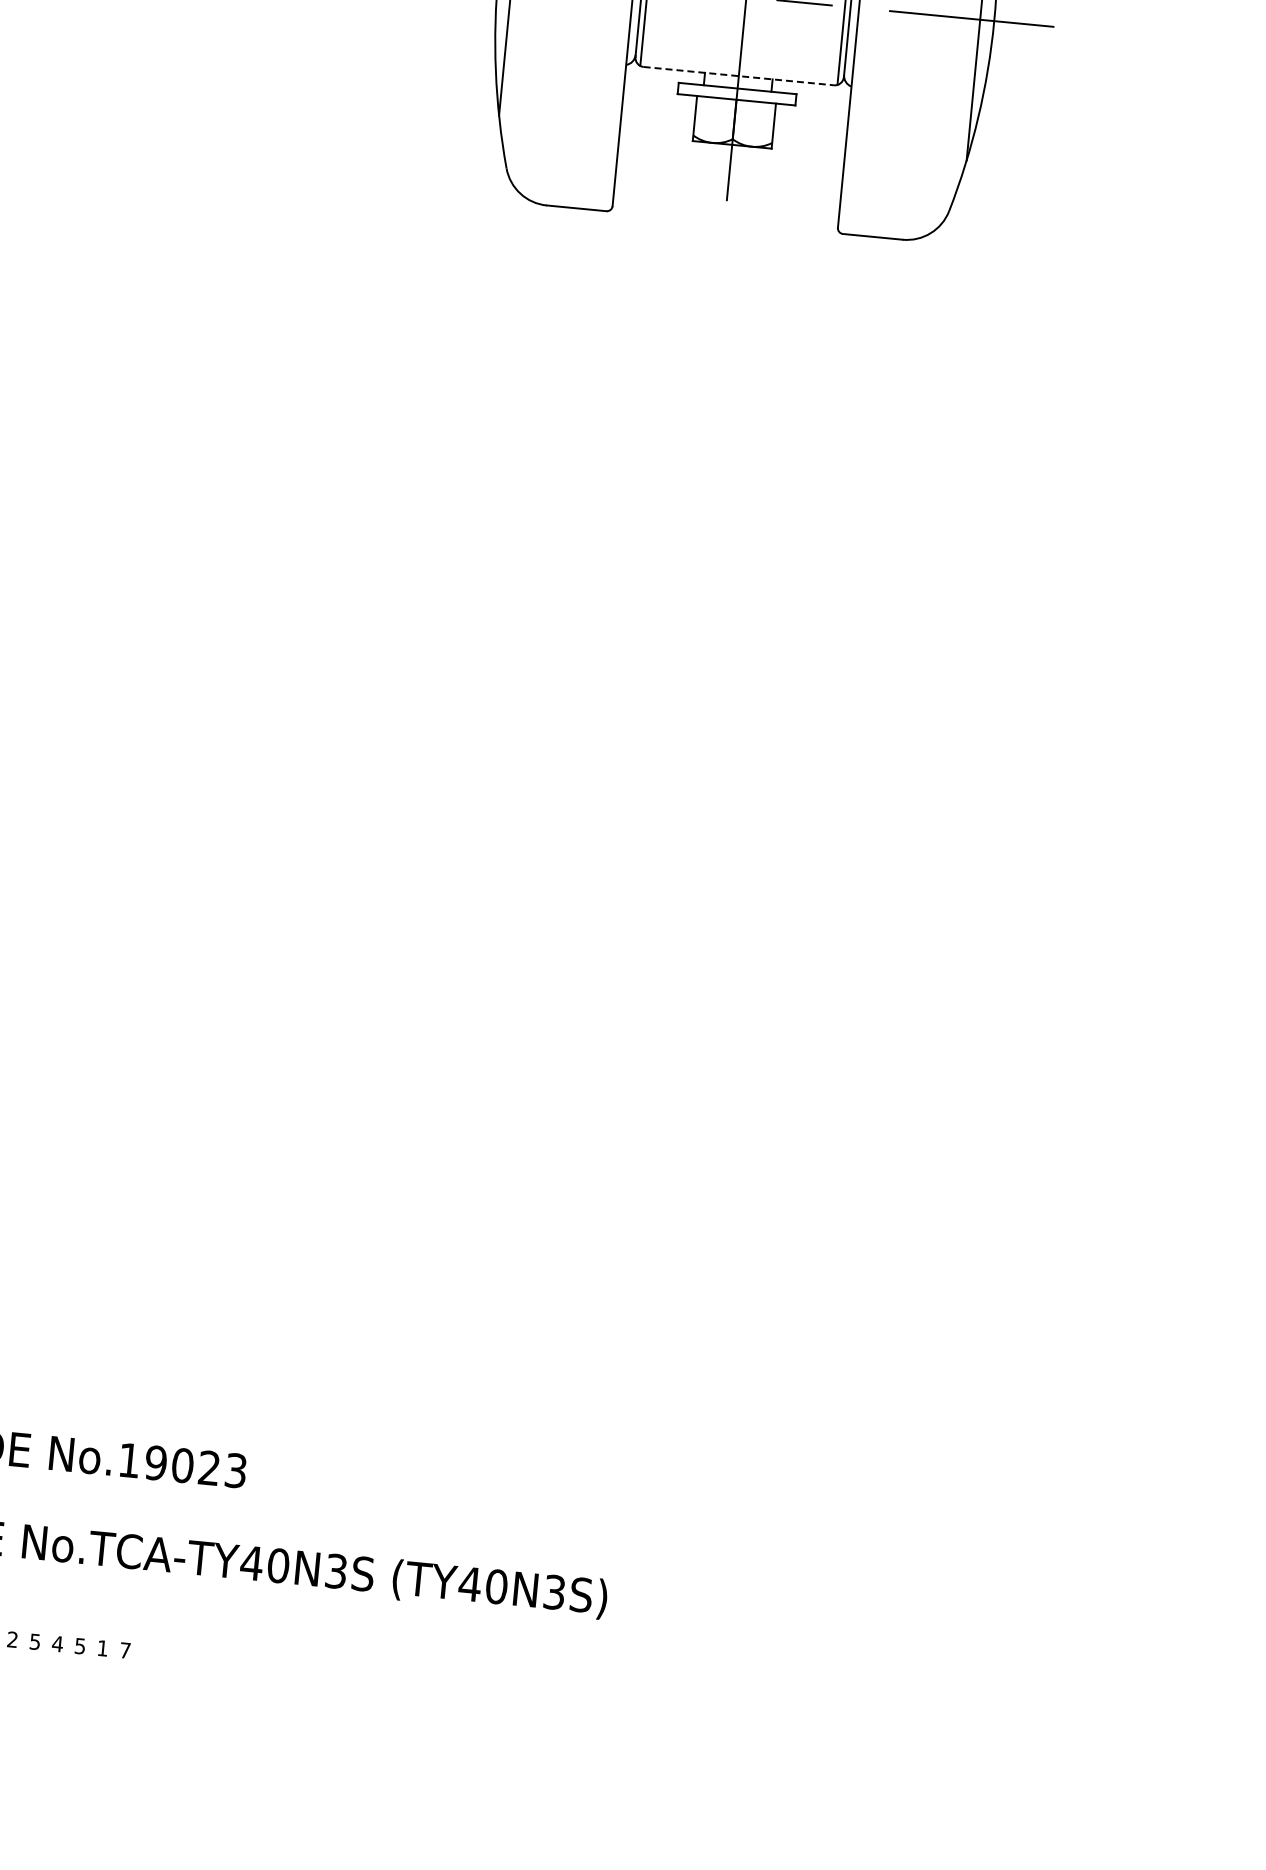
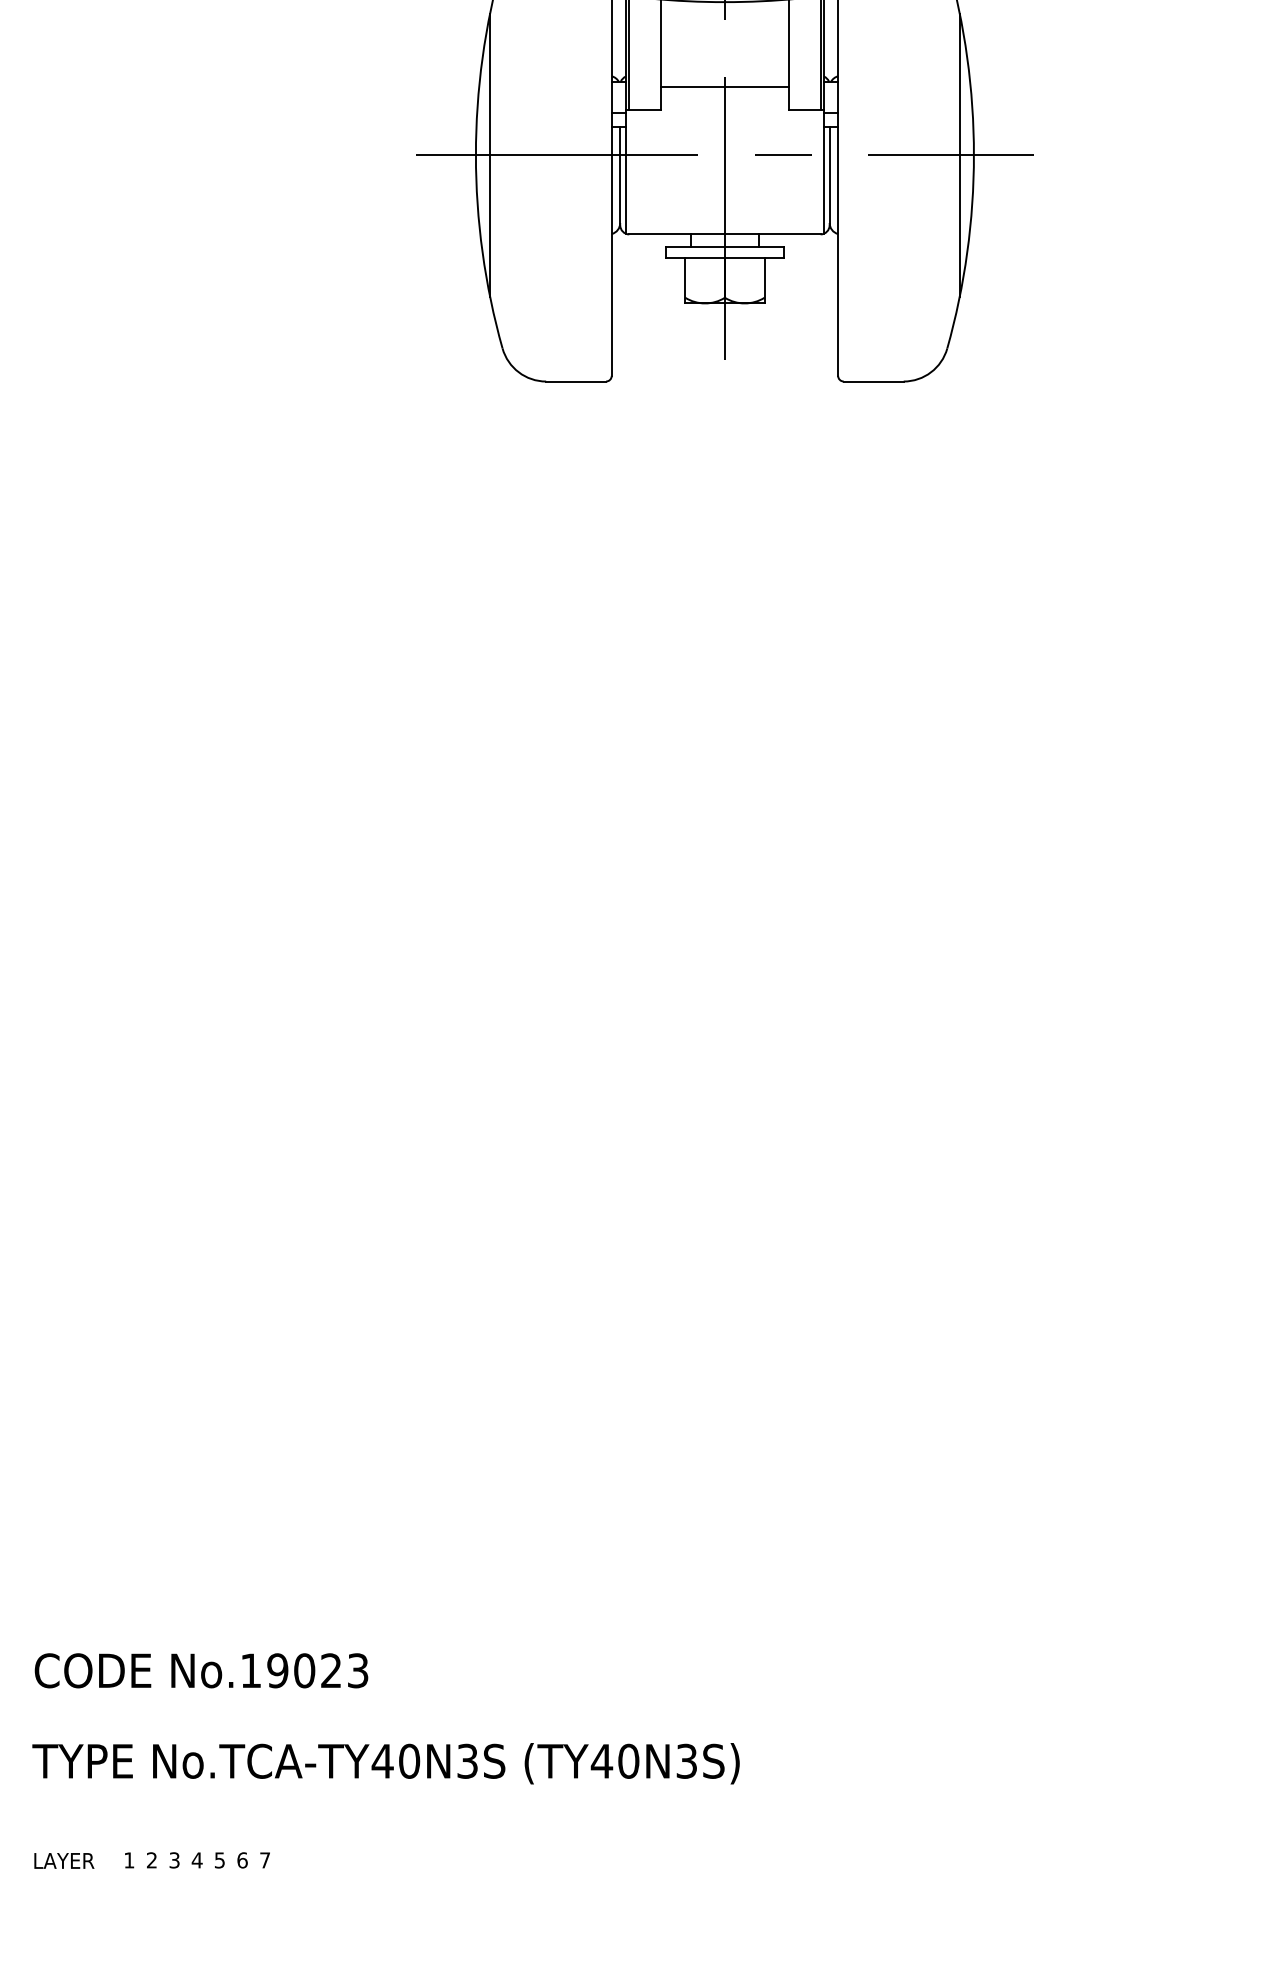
line: (738, 76) -> (724, 234), dashed -> solid
text: (35, 1641) -> (174, 1859), 5 -> 3
text: (102, 1648) -> (242, 1860), 1 -> 6

